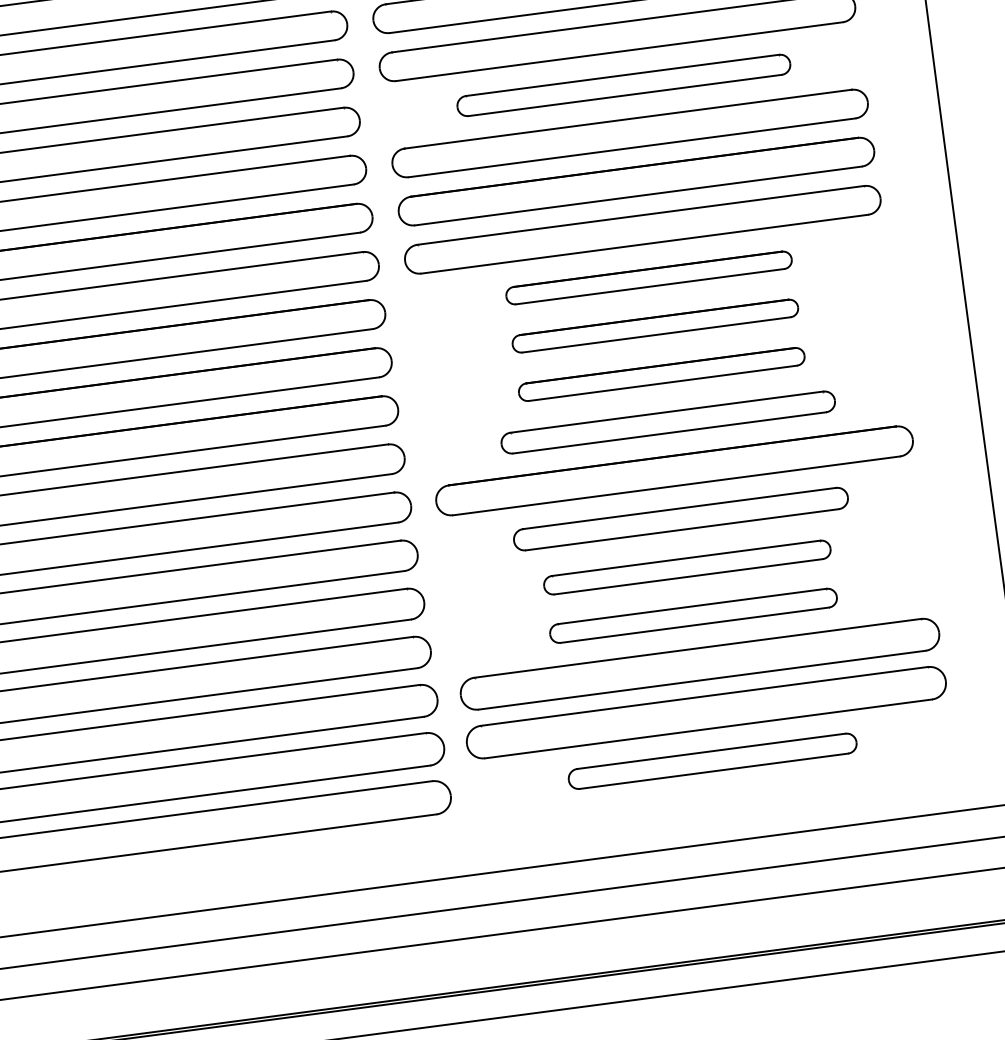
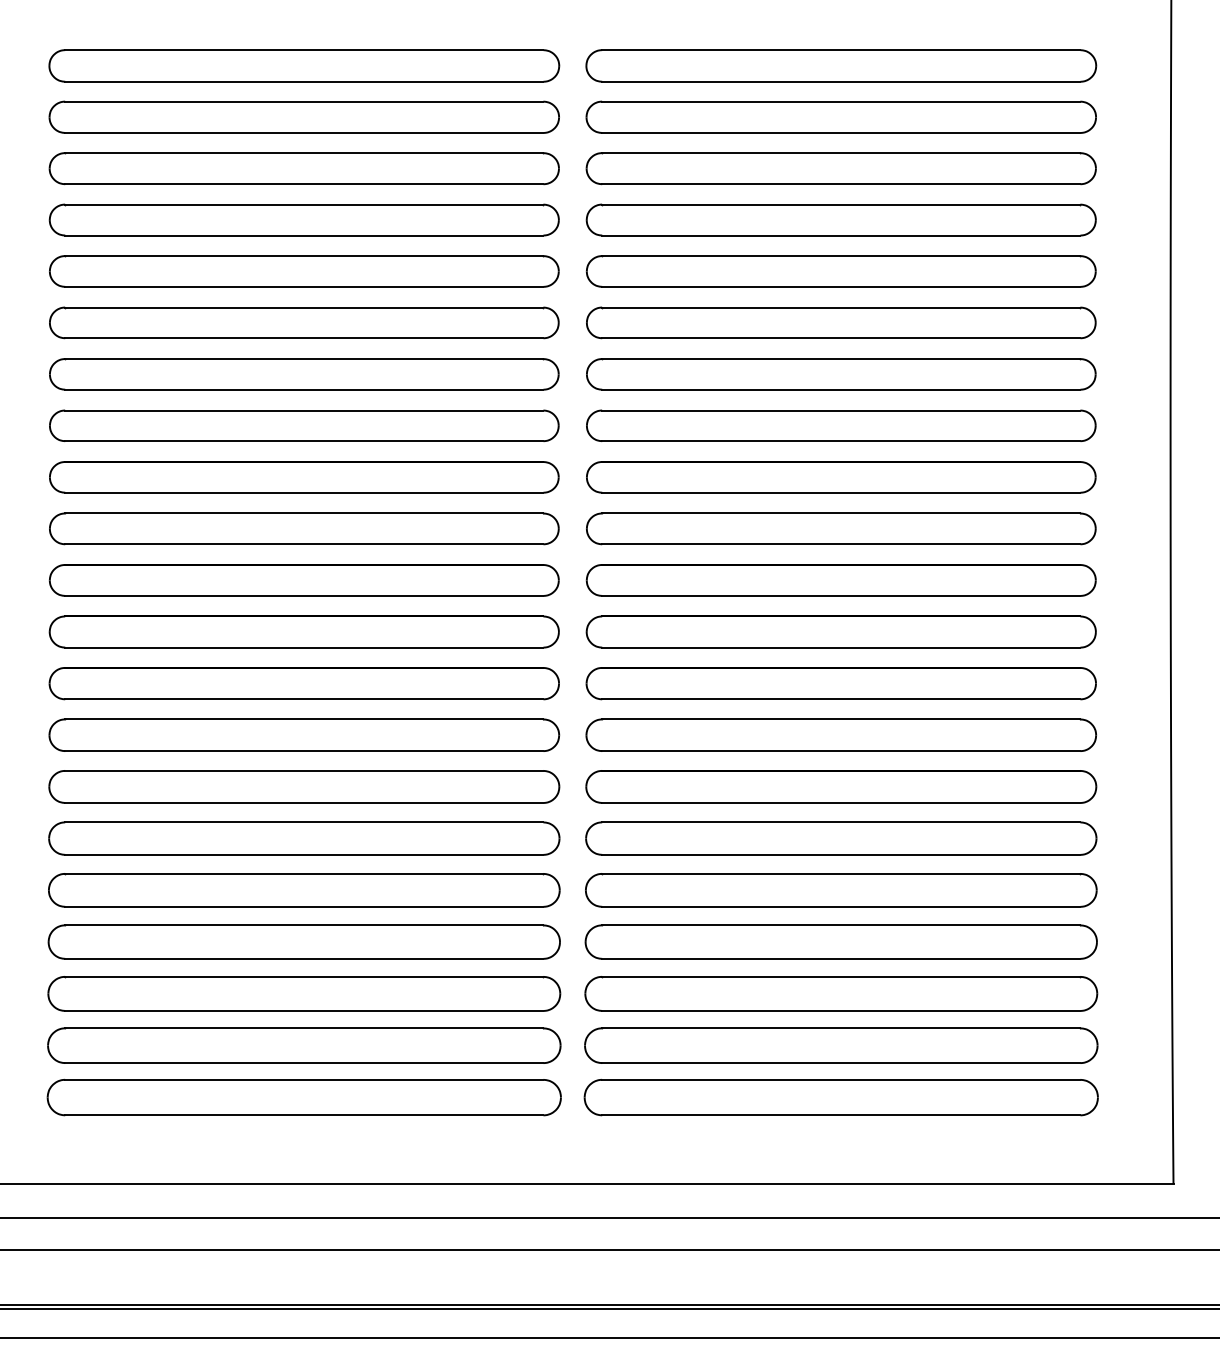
part: (624, 85) -> (841, 374), size x1.43
part: (648, 278) -> (840, 580), size x1.67
part: (654, 325) -> (840, 631), size x1.67
part: (661, 374) -> (840, 683), size x1.67
part: (668, 421) -> (841, 734), size x1.43
part: (681, 519) -> (841, 838), size x1.43
part: (687, 567) -> (841, 890), size x1.67
part: (692, 615) -> (840, 941), size x1.67
part: (712, 761) -> (840, 1097), size x1.67

